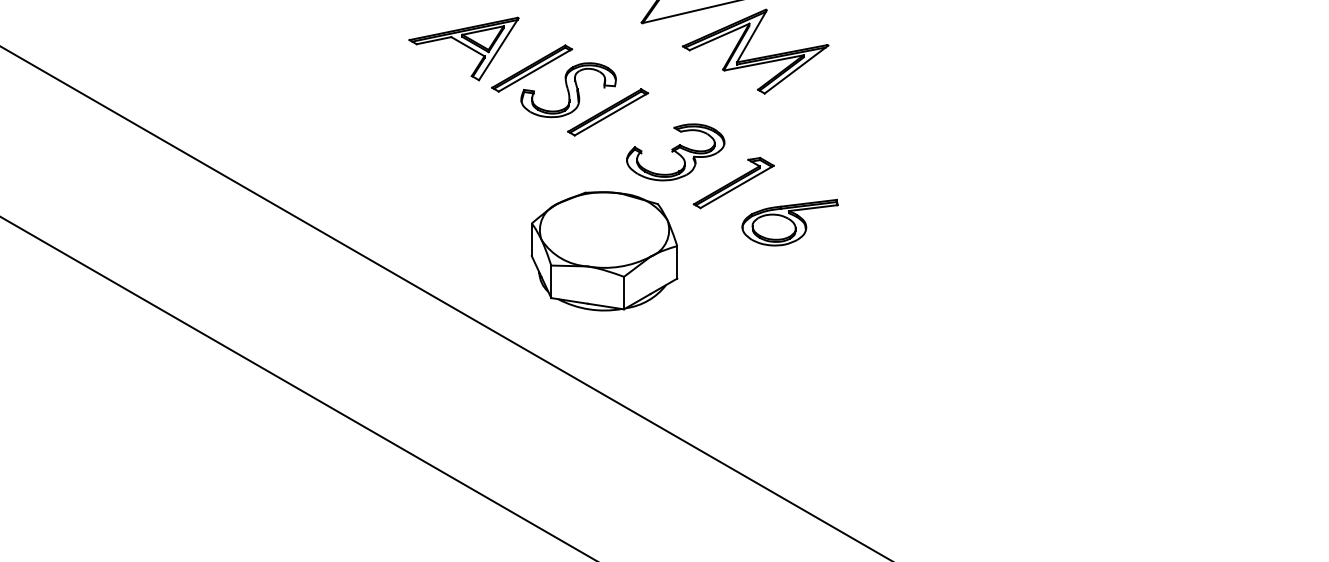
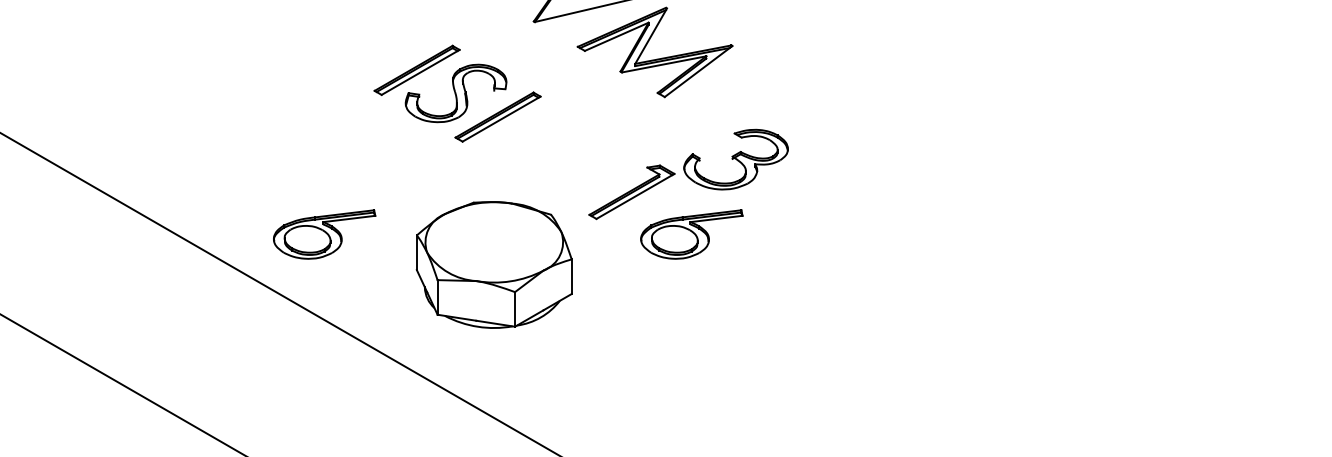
part: (463, 48) -> (344, 49), removed
part: (675, 152) -> (735, 159), moved
part: (444, 222) -> (323, 234), added

